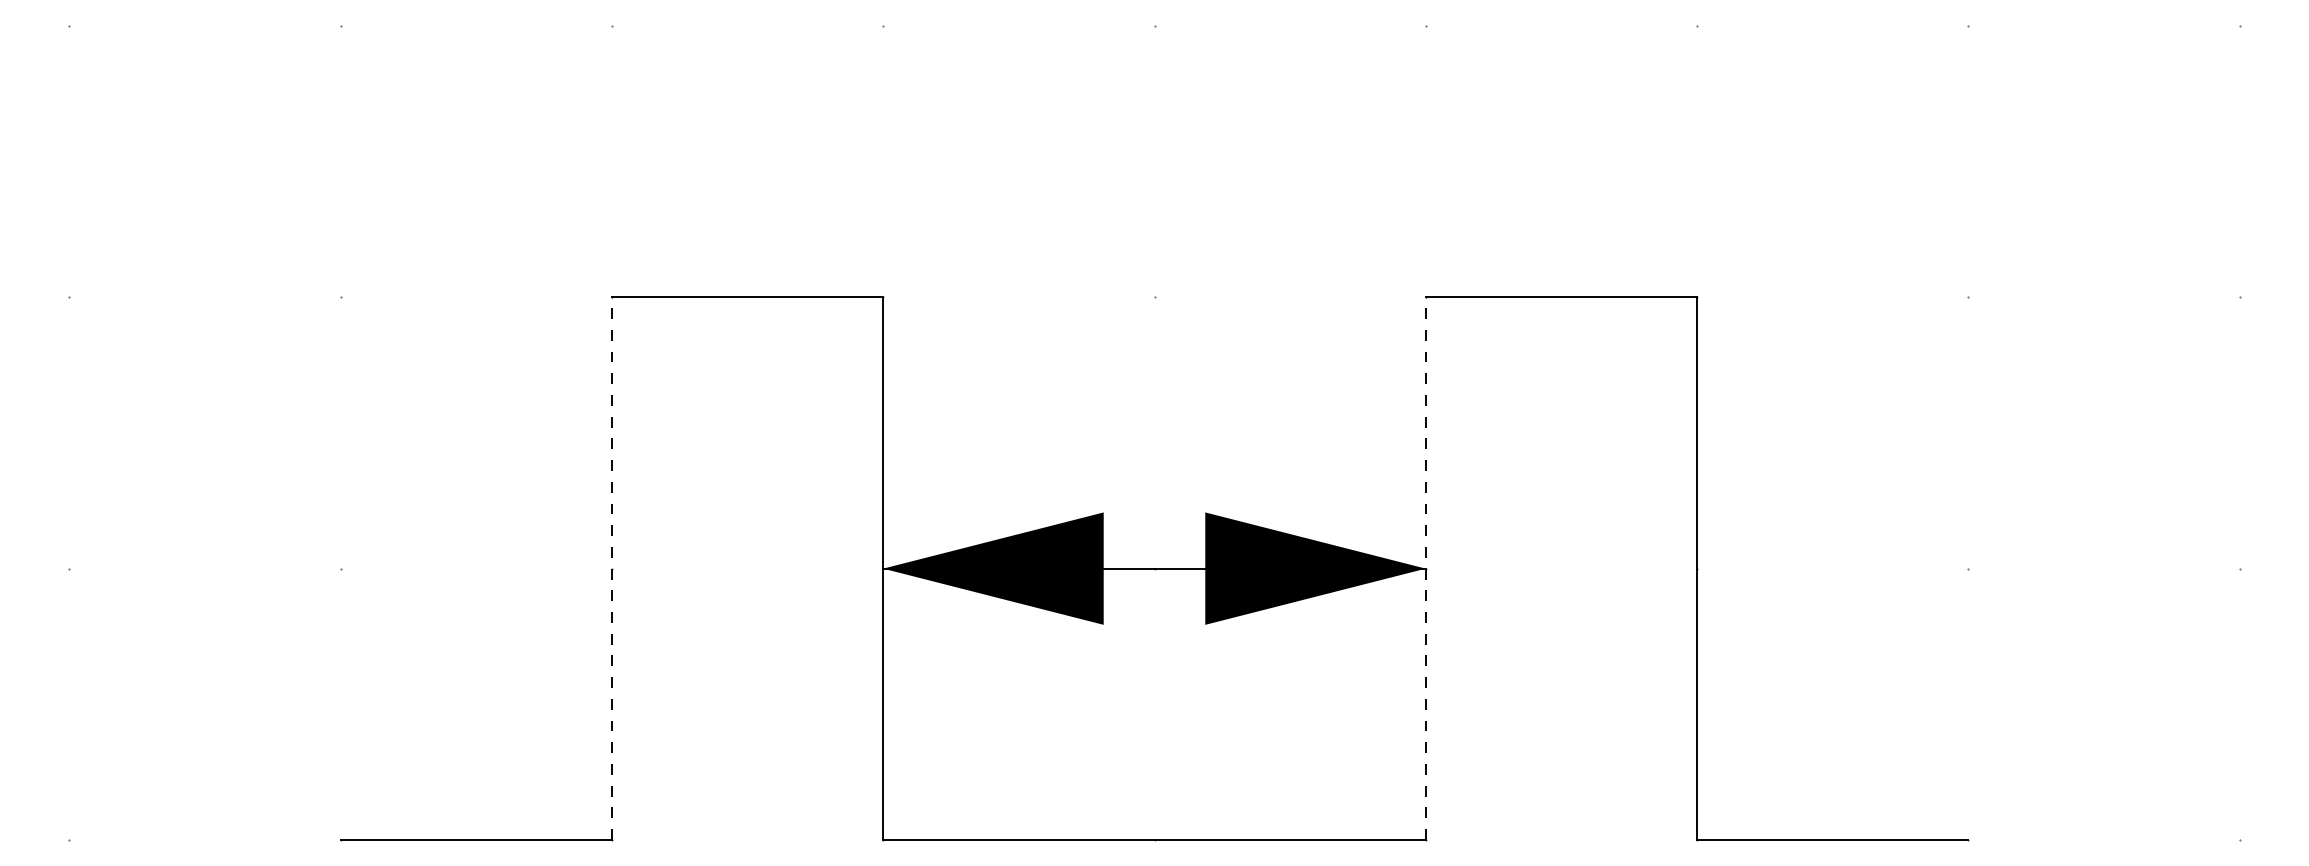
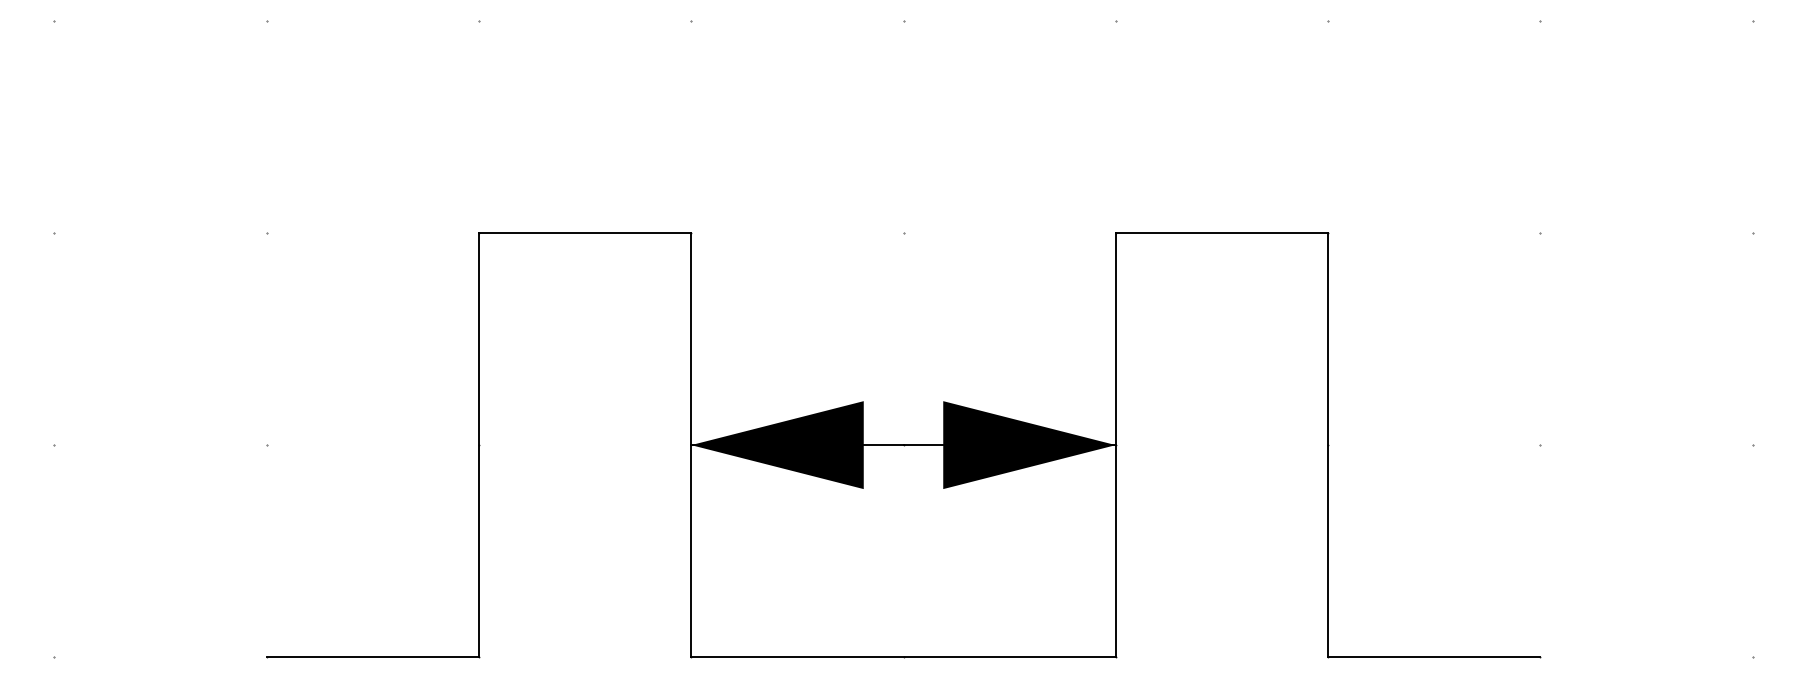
line: (611, 568) -> (478, 445), dashed -> solid
line: (1425, 568) -> (1115, 445), dashed -> solid

